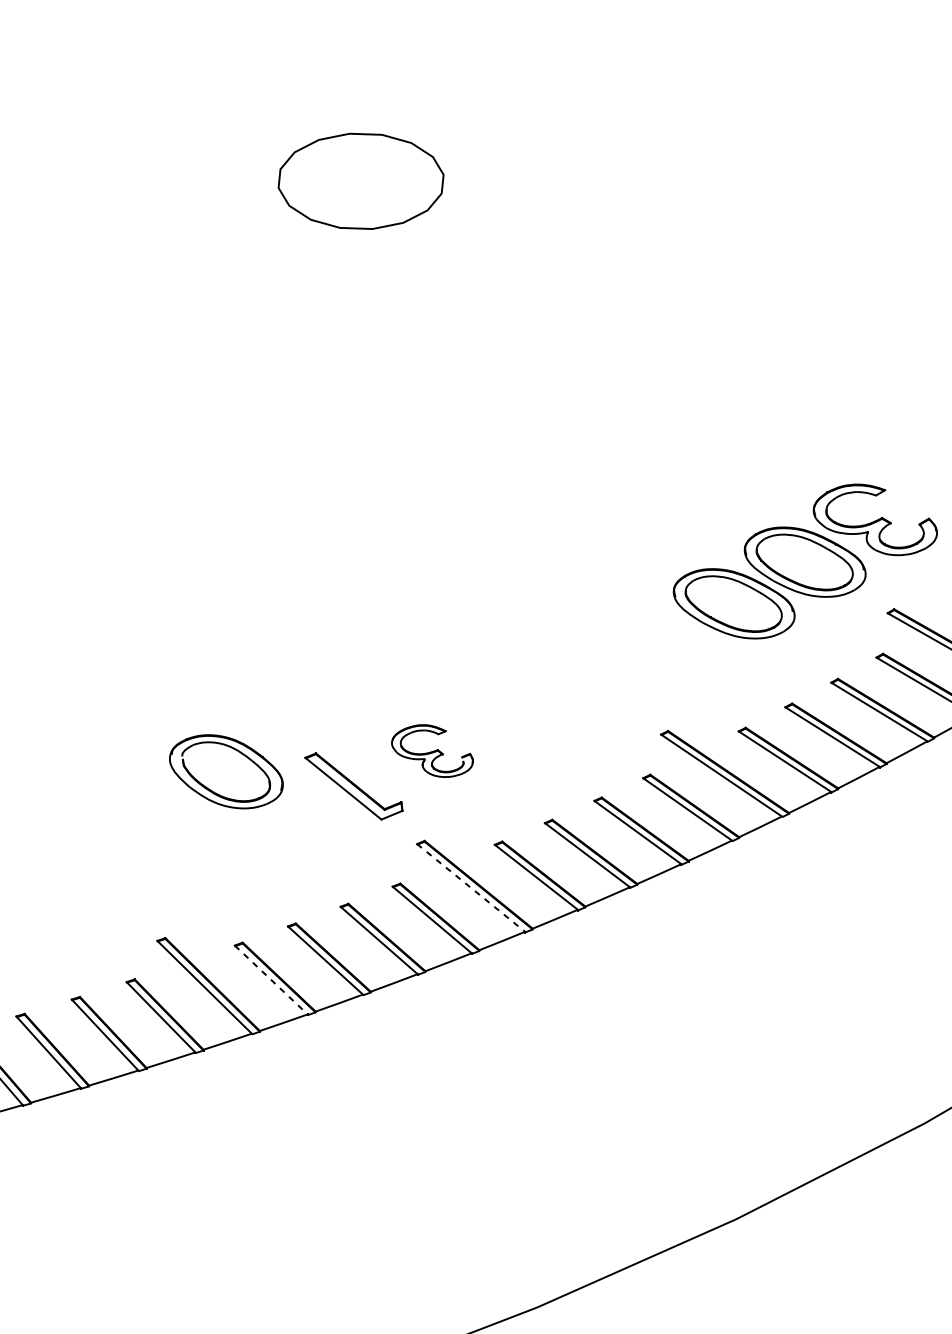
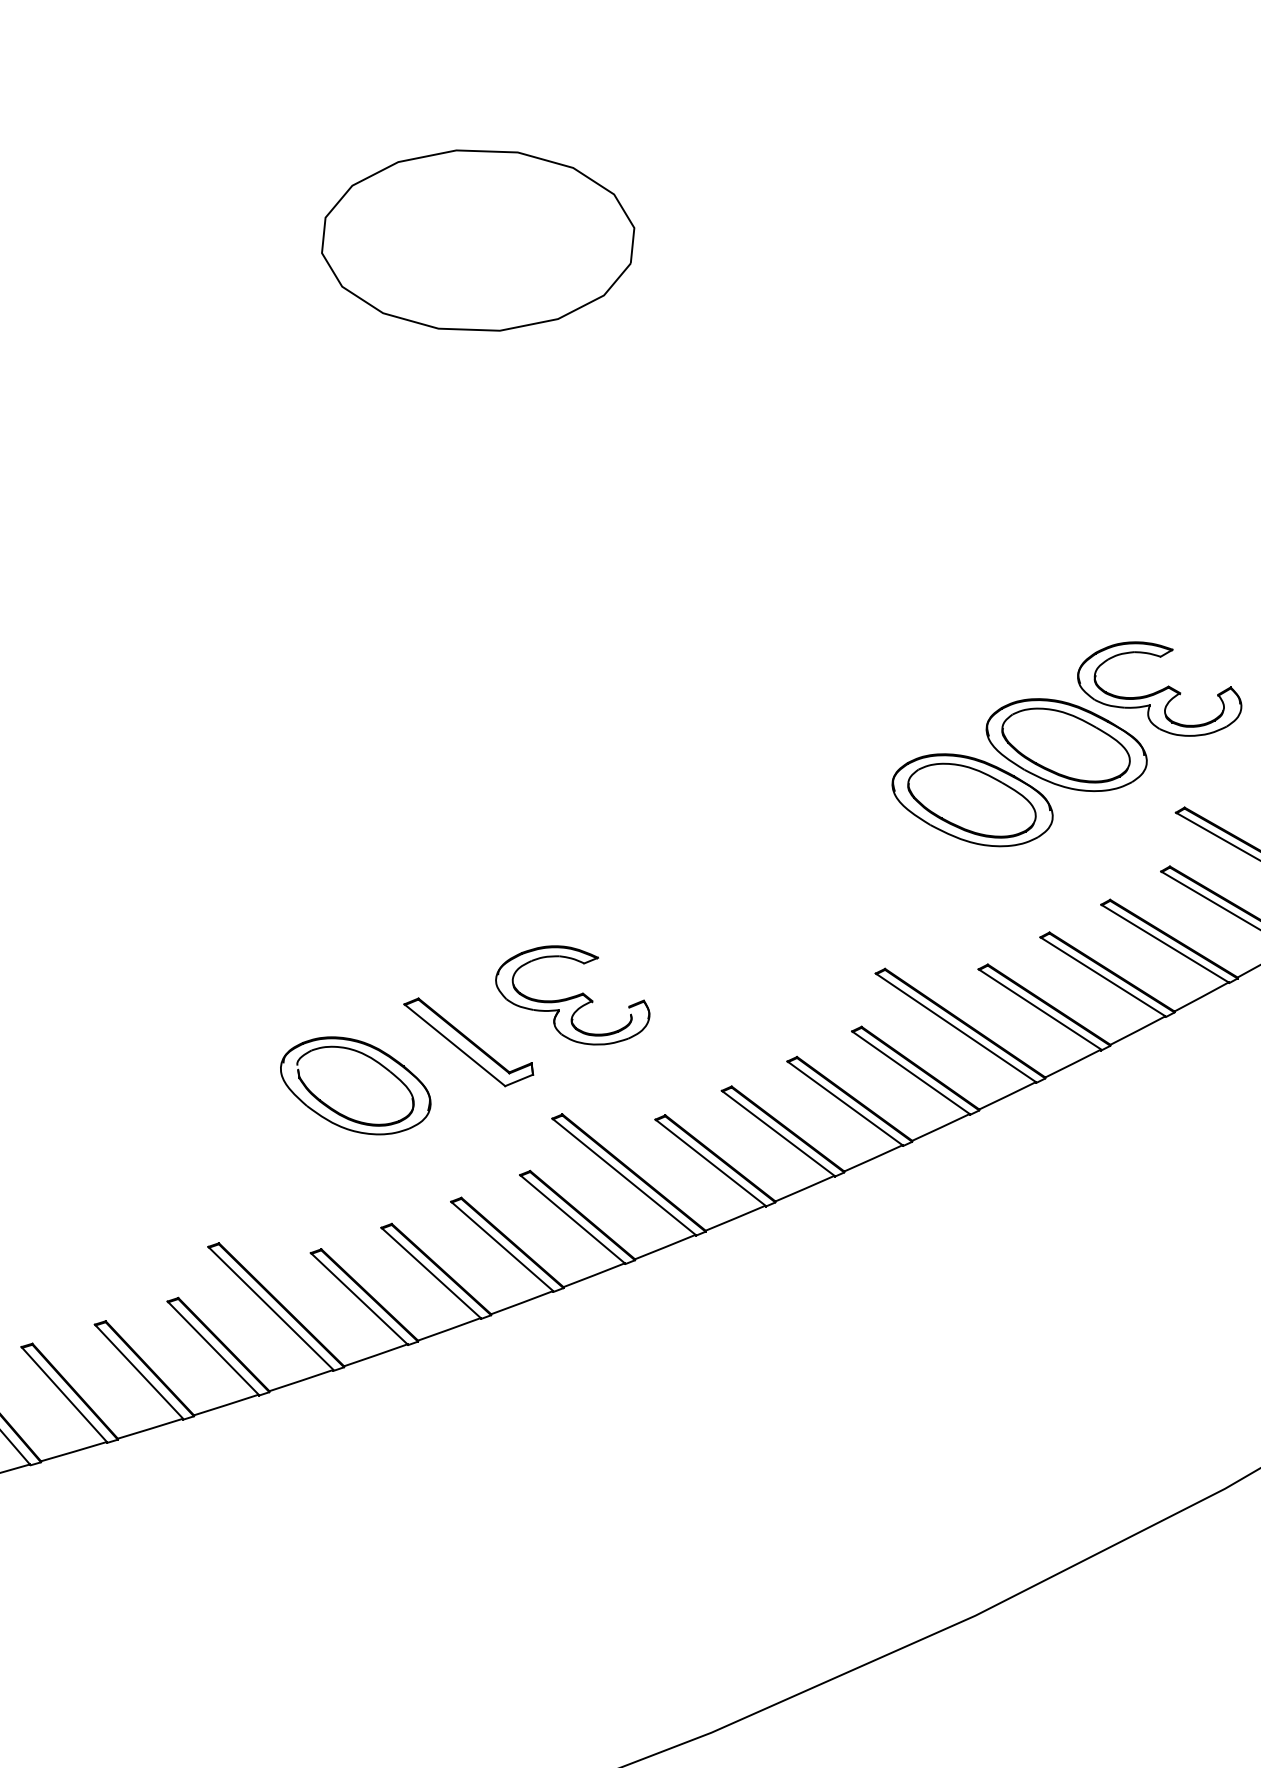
part: (361, 181) -> (478, 240), size x1.43
part: (432, 751) -> (572, 995), size x1.43
part: (226, 771) -> (355, 1085), moved
line: (471, 888) -> (624, 1177), dashed -> solid
line: (271, 980) -> (359, 1299), dashed -> solid

